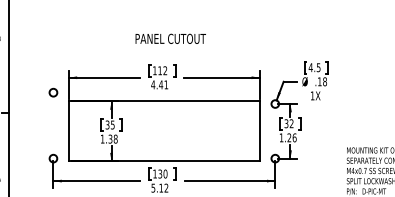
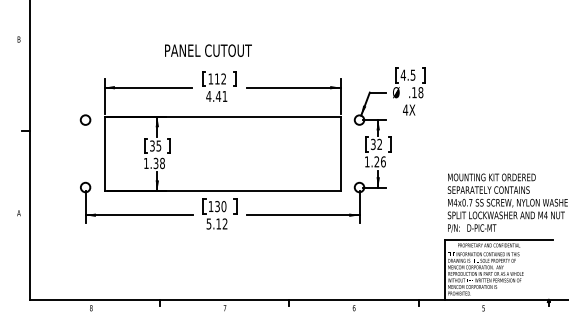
text: (170, 38) -> (208, 50), moved
circle: (53, 92) -> (85, 119), moved
text: (312, 95) -> (405, 109), 1X -> 4X

